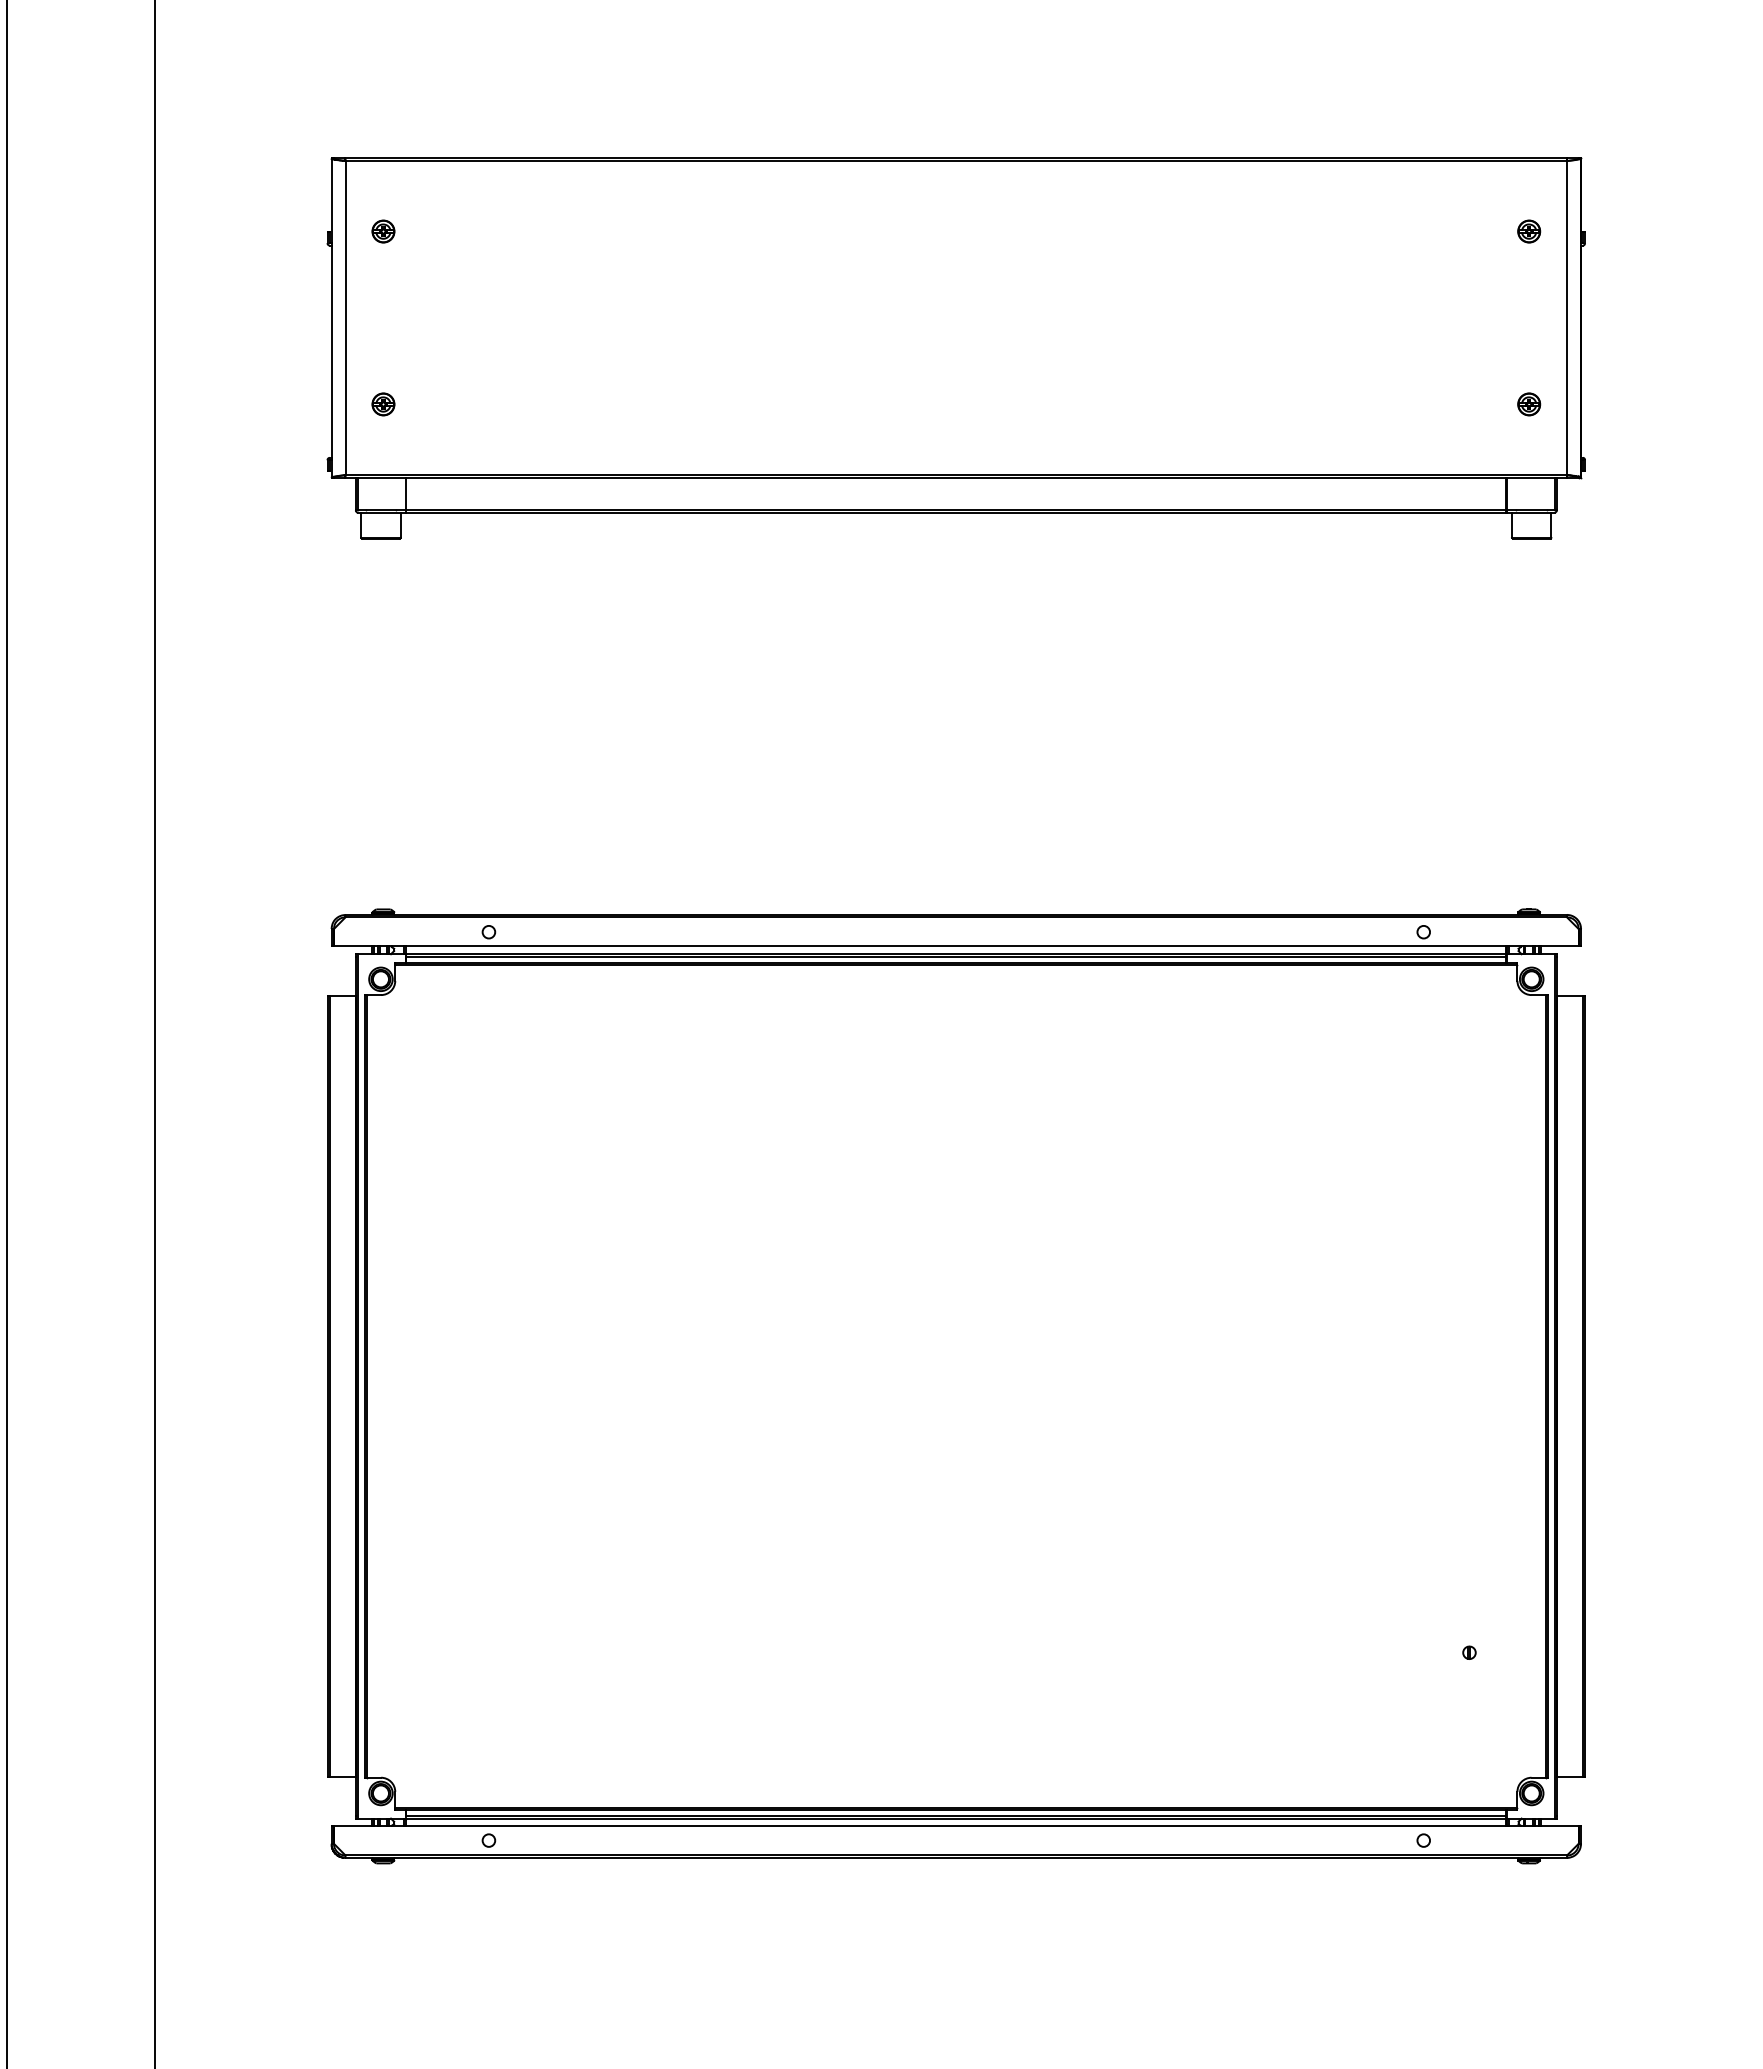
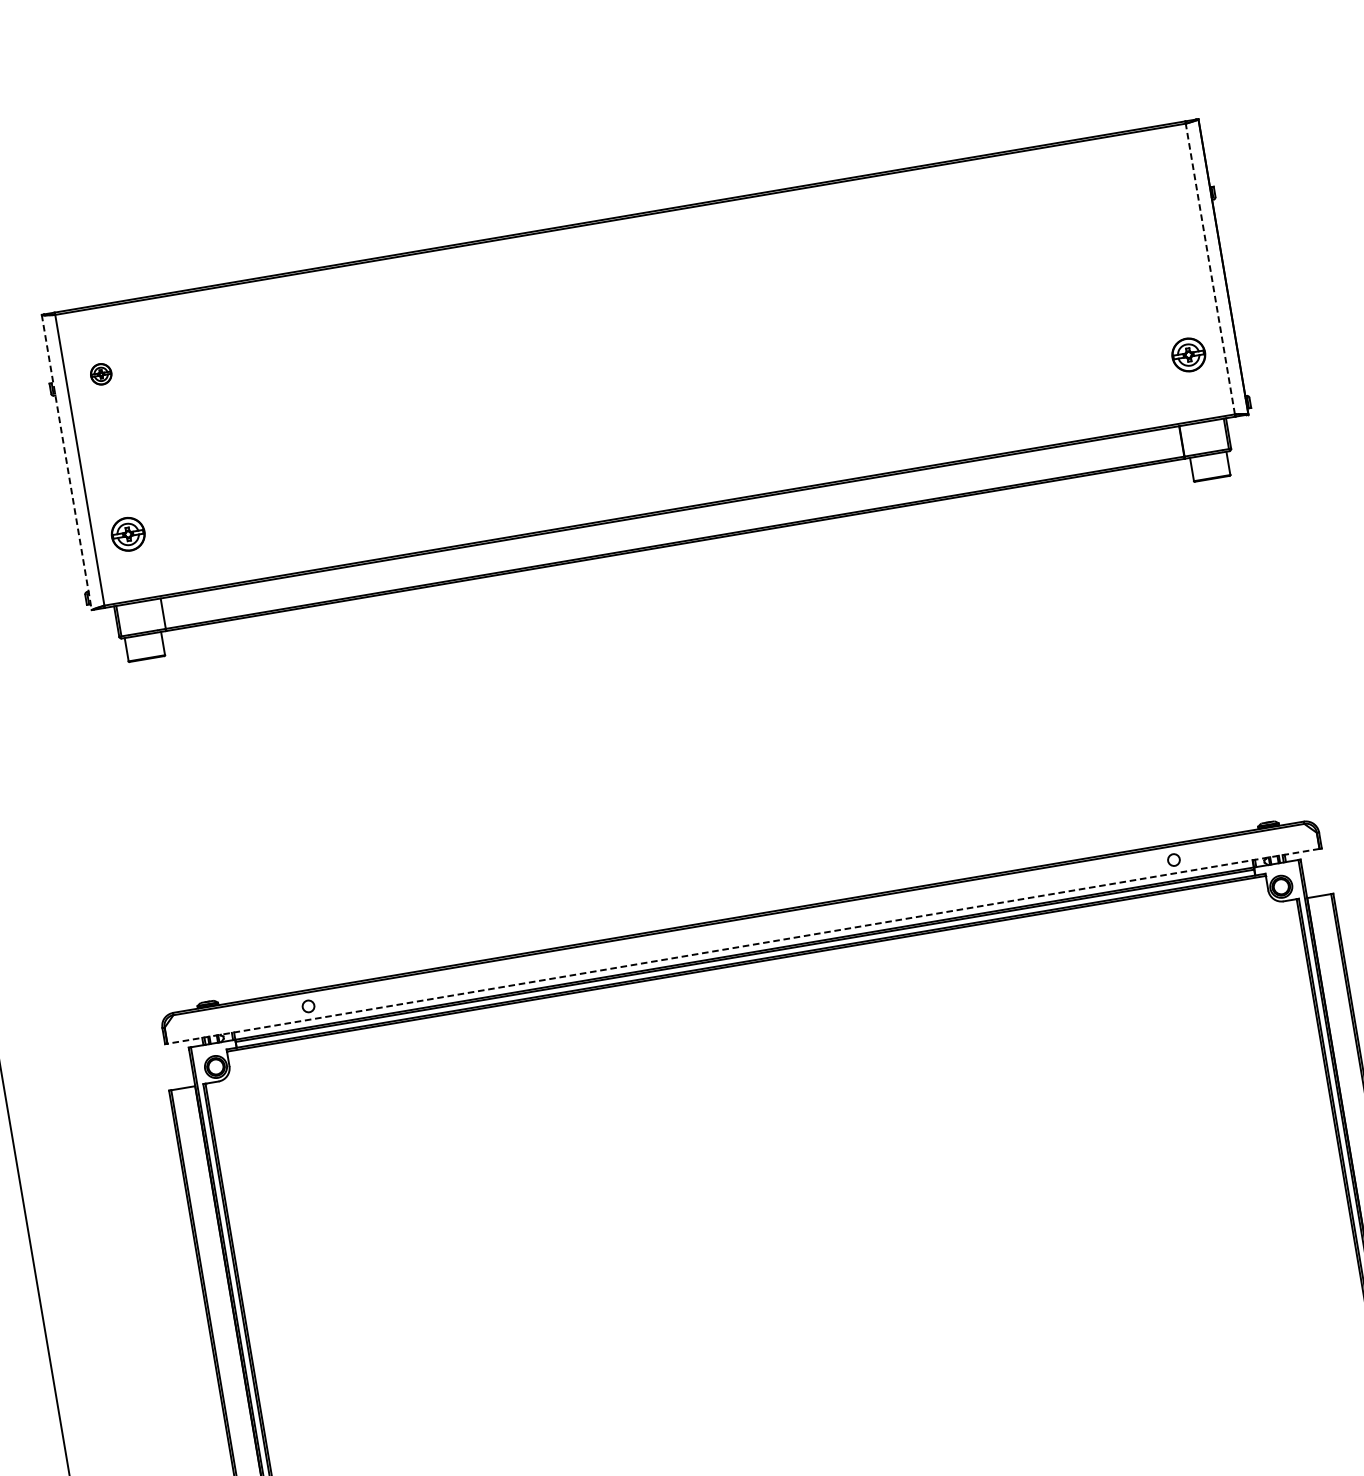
part: (1529, 231) -> (1162, 194), removed
line: (1566, 317) -> (1209, 268), solid -> dashed
line: (331, 318) -> (66, 462), solid -> dashed
part: (383, 404) -> (128, 534), size x1.6
part: (1529, 404) -> (1189, 354), size x1.6
line: (955, 946) -> (742, 946), solid -> dashed

